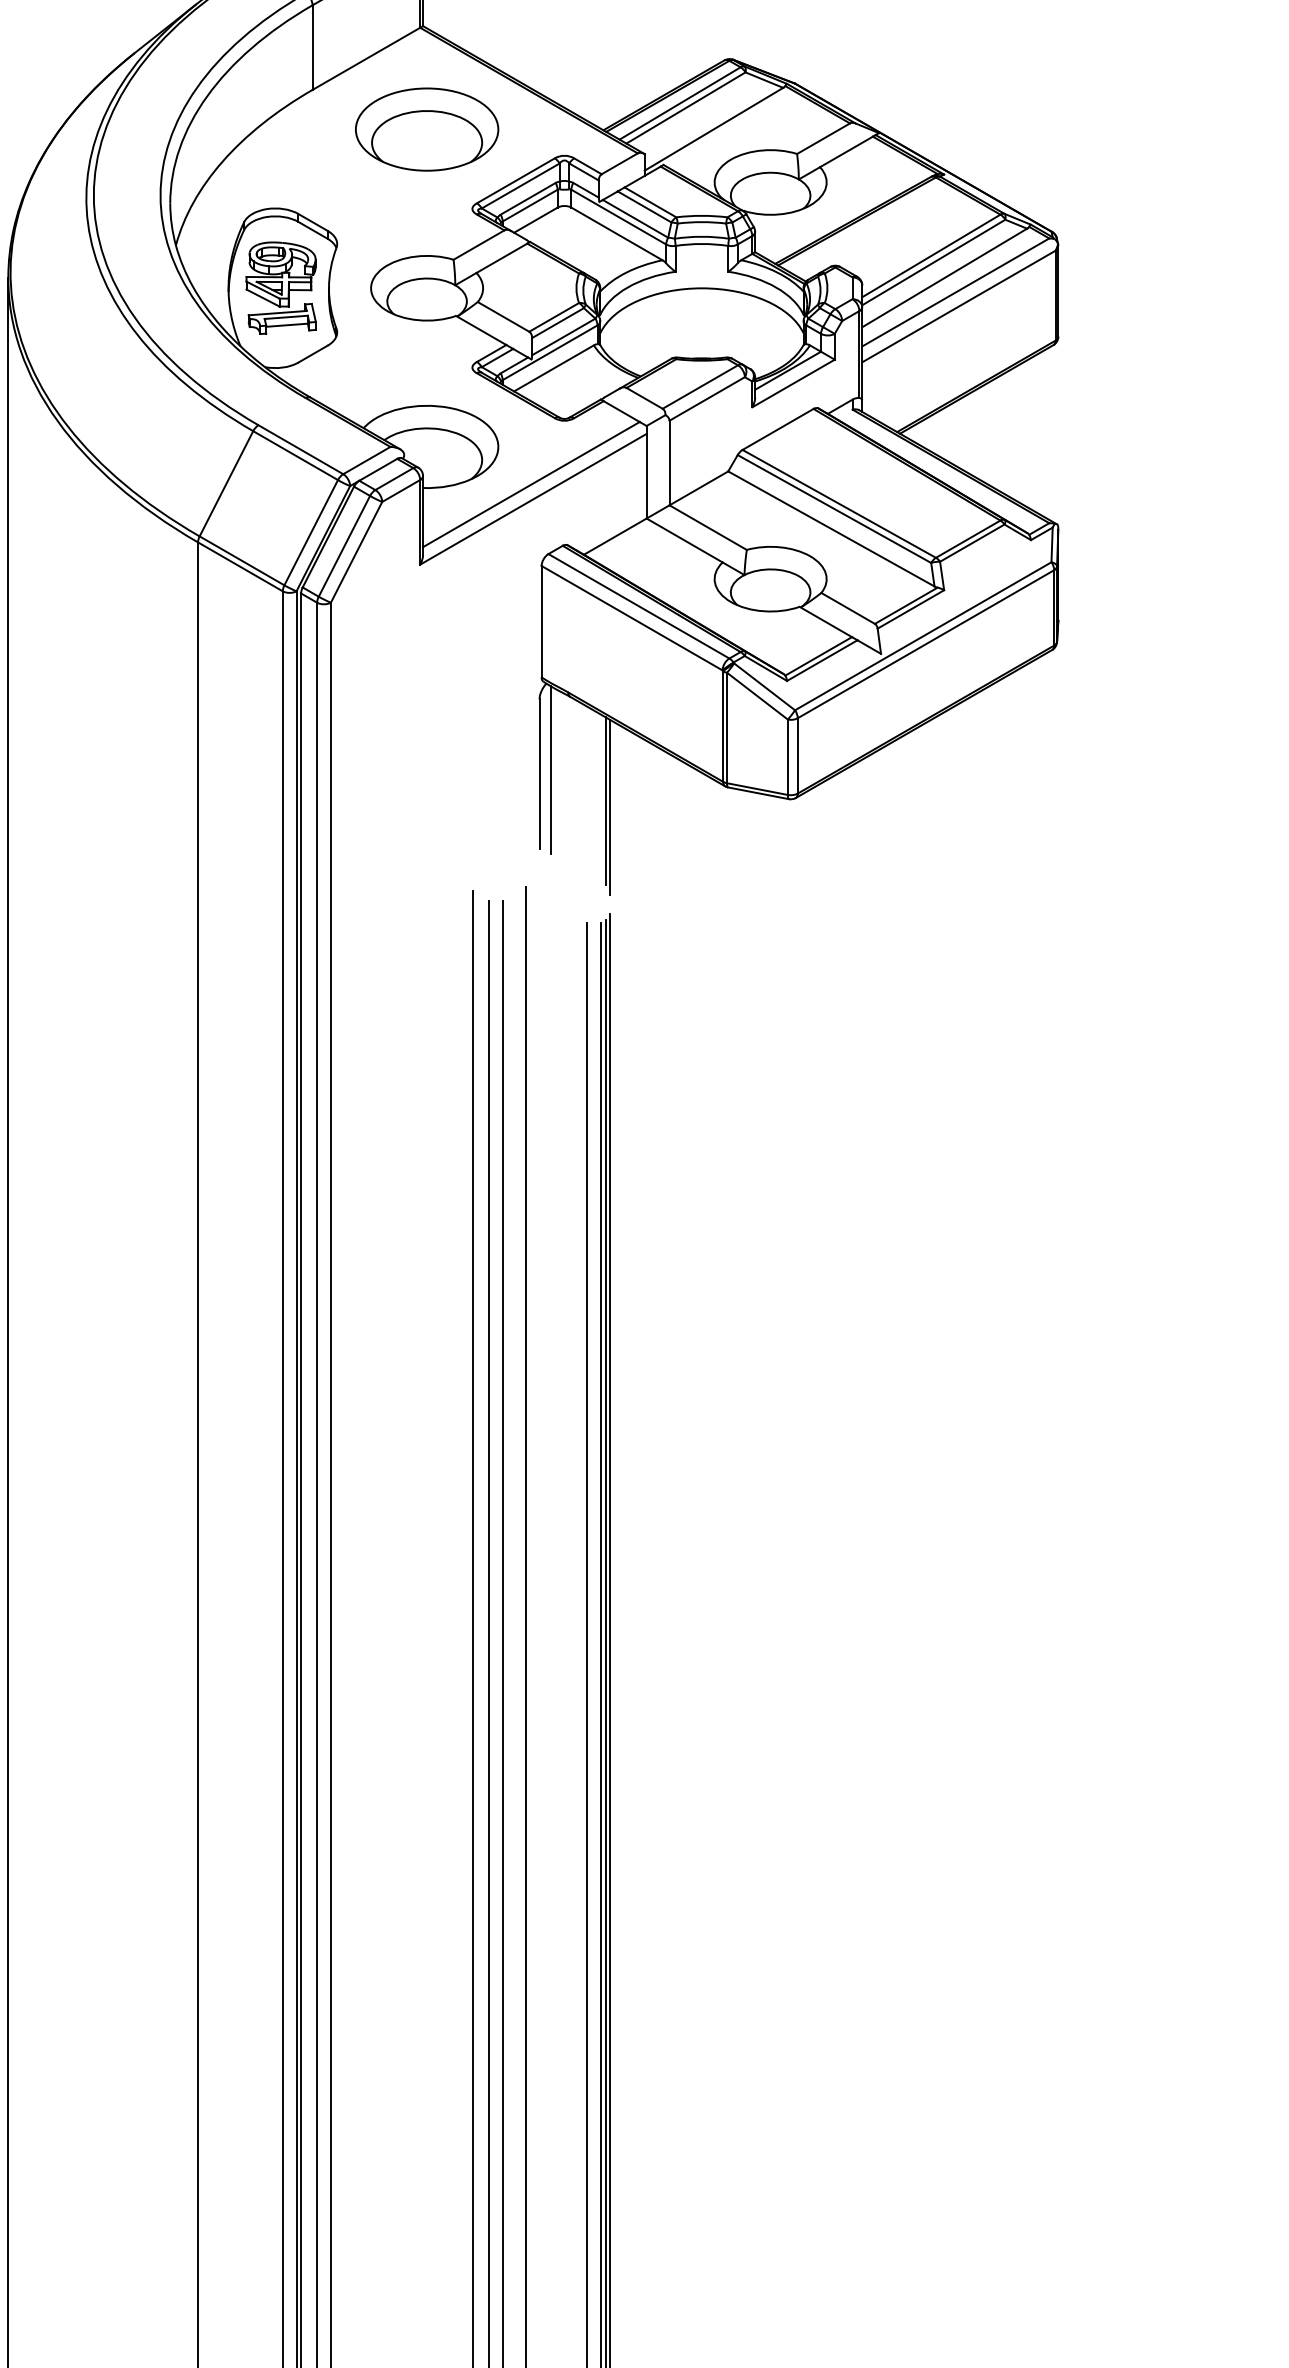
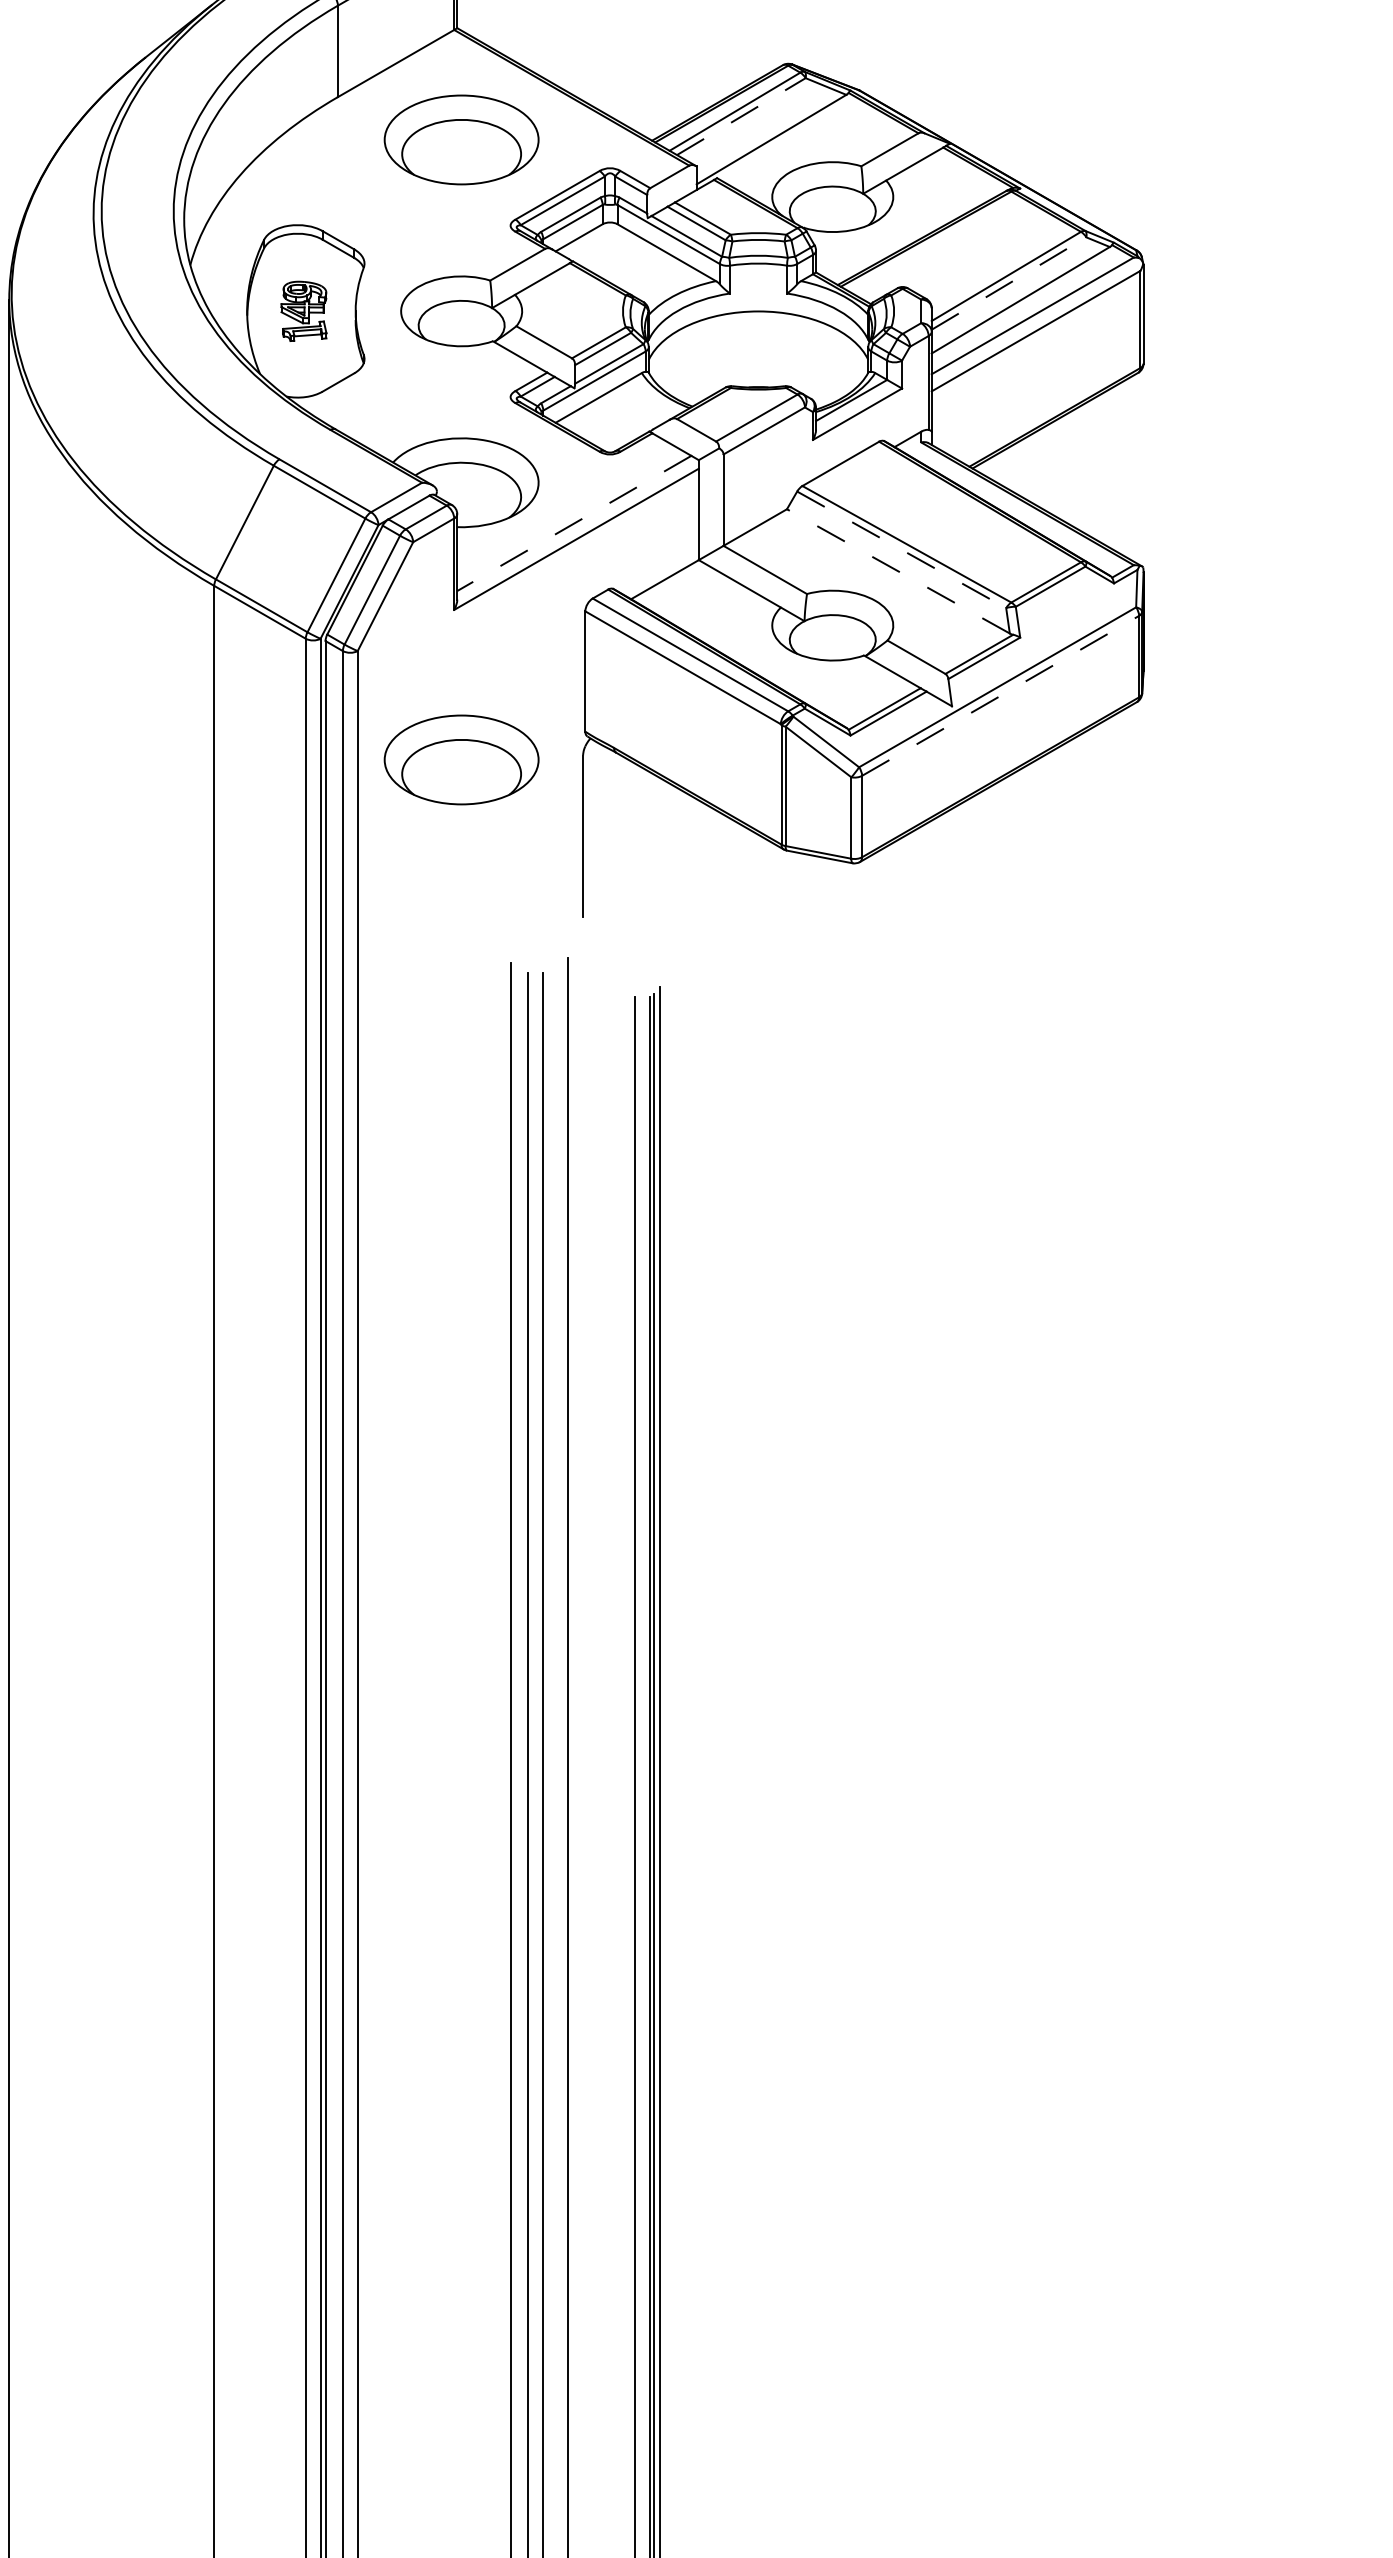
line: (686, 107) -> (741, 116), solid -> dashed
line: (934, 262) -> (1009, 283), solid -> dashed
part: (280, 288) -> (303, 311), size x0.6
line: (530, 484) -> (573, 523), solid -> dashed
line: (834, 508) -> (901, 549), solid -> dashed
line: (831, 529) -> (898, 571), solid -> dashed
line: (925, 643) -> (1000, 695), solid -> dashed
part: (426, 703) -> (461, 759), added
line: (551, 769) -> (595, 831), removed
line: (605, 801) -> (654, 865), removed
line: (610, 806) -> (659, 871), removed

